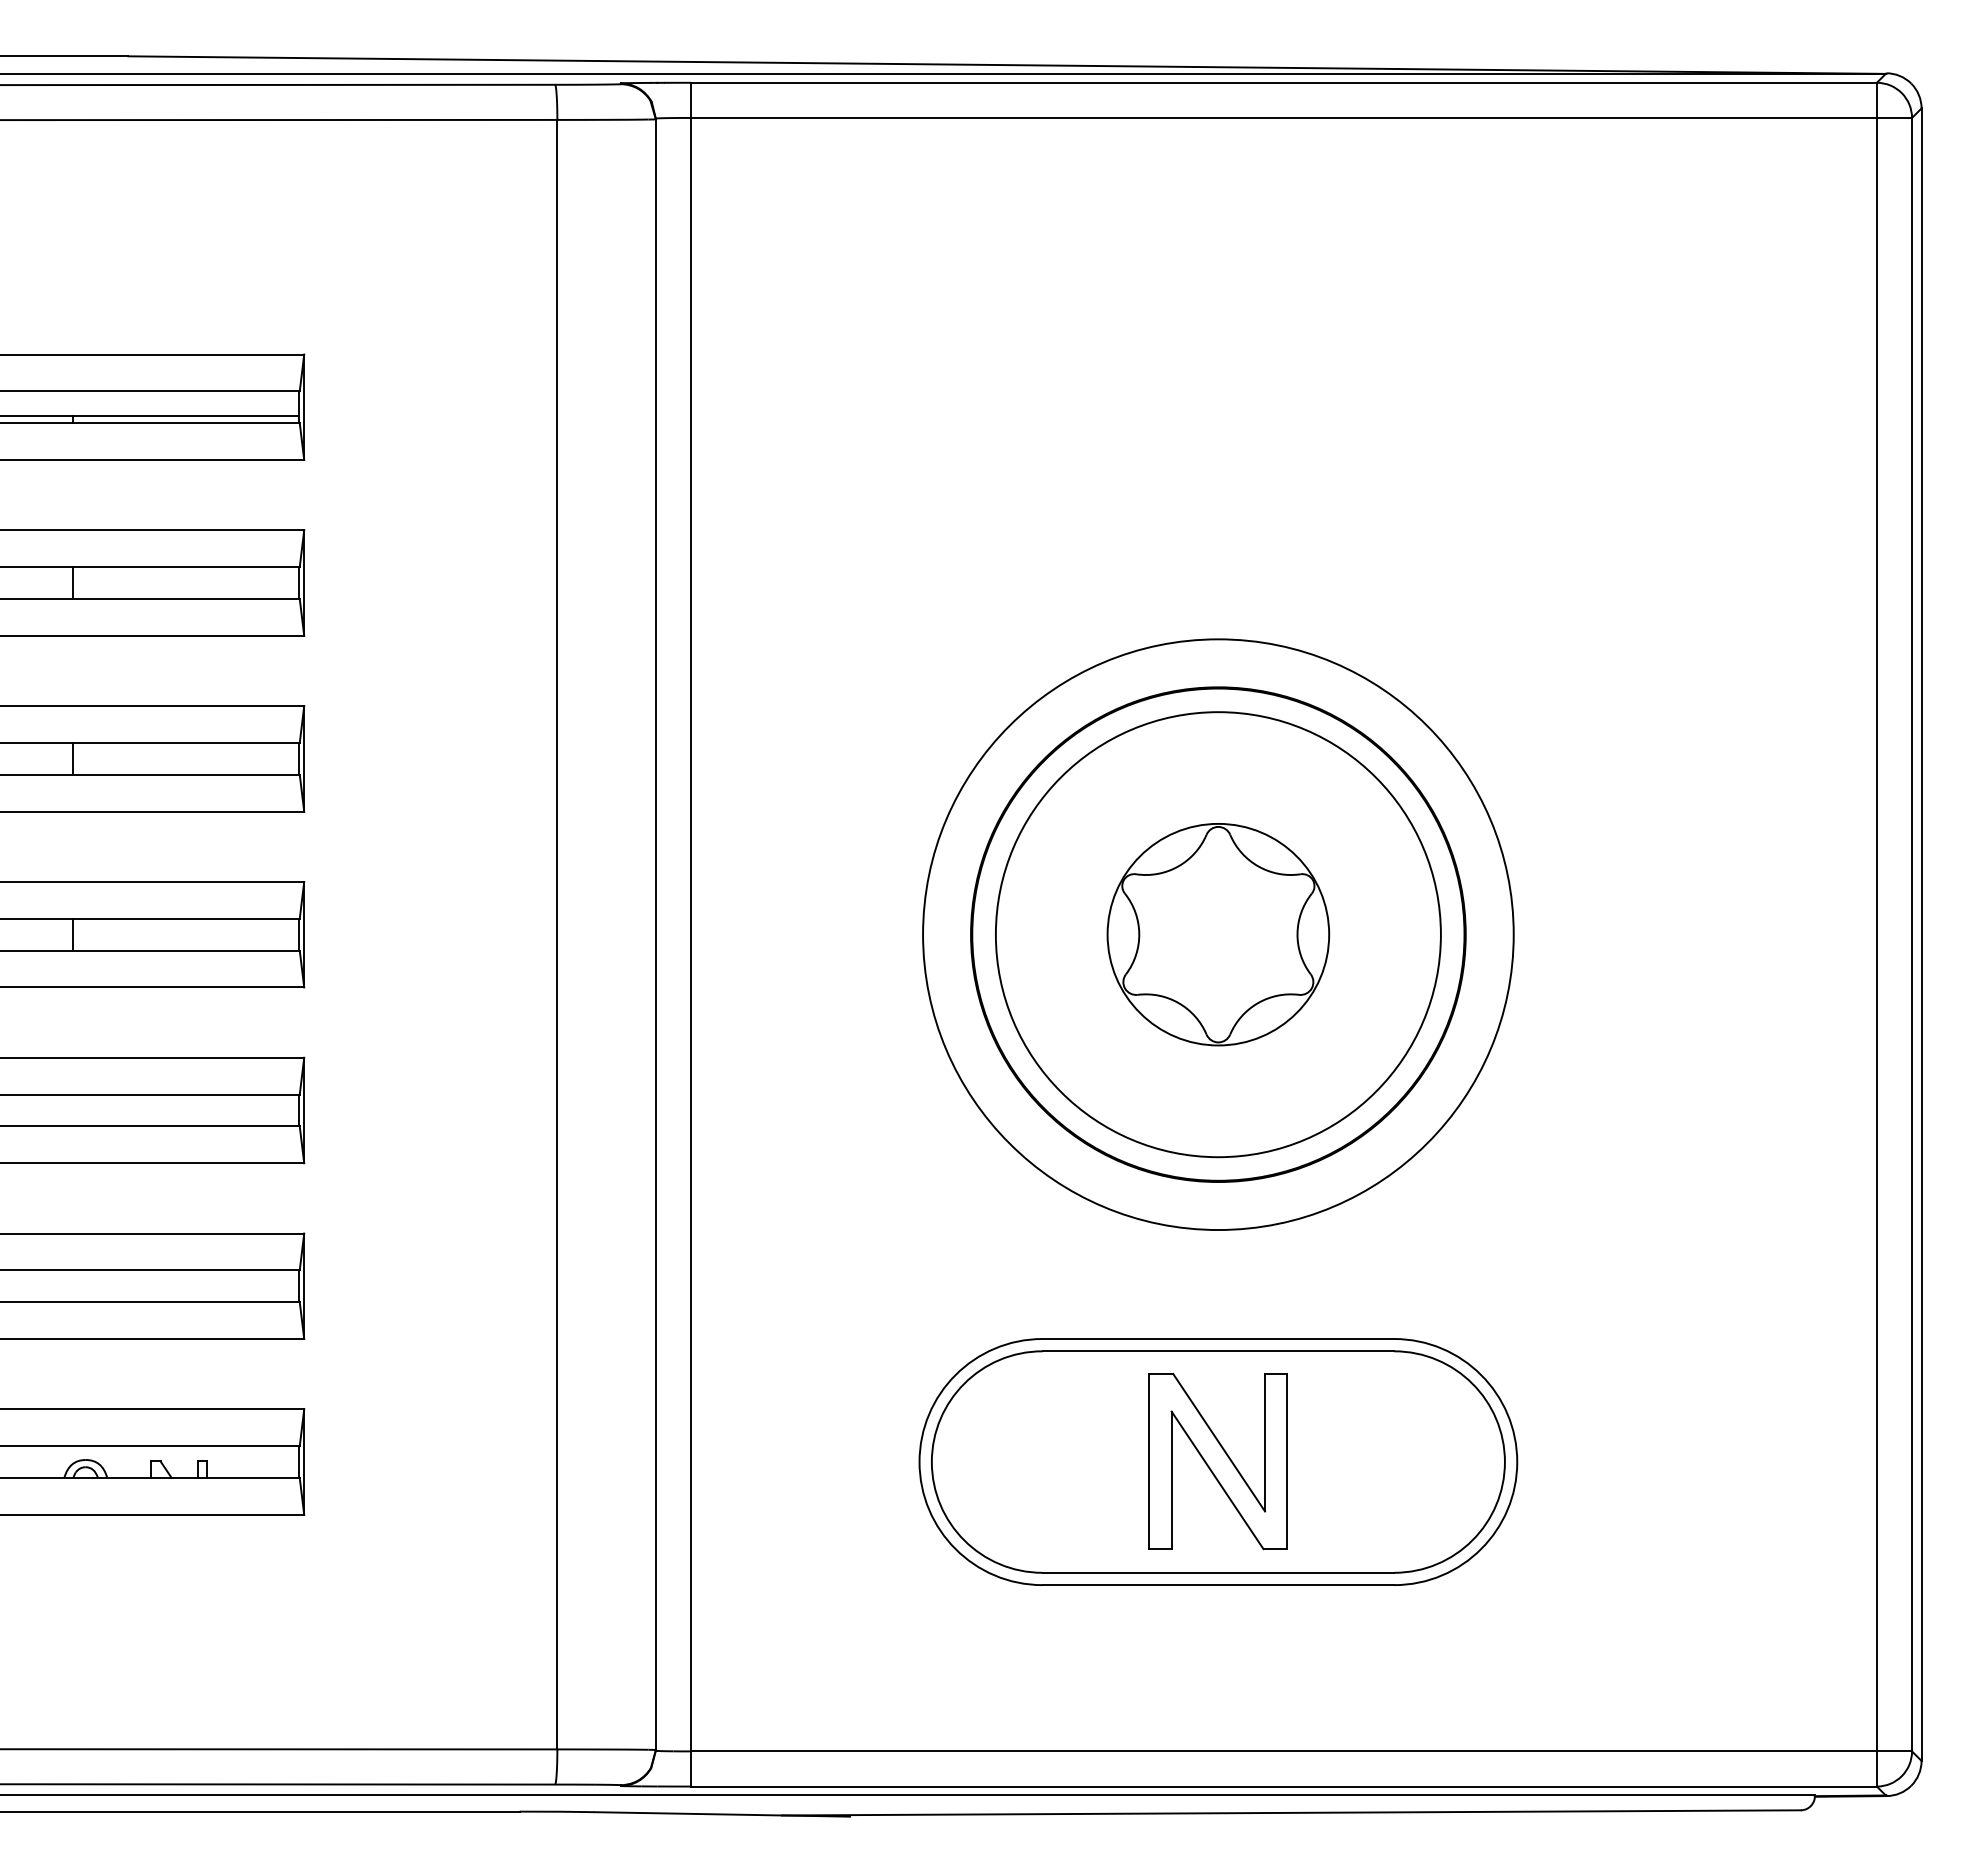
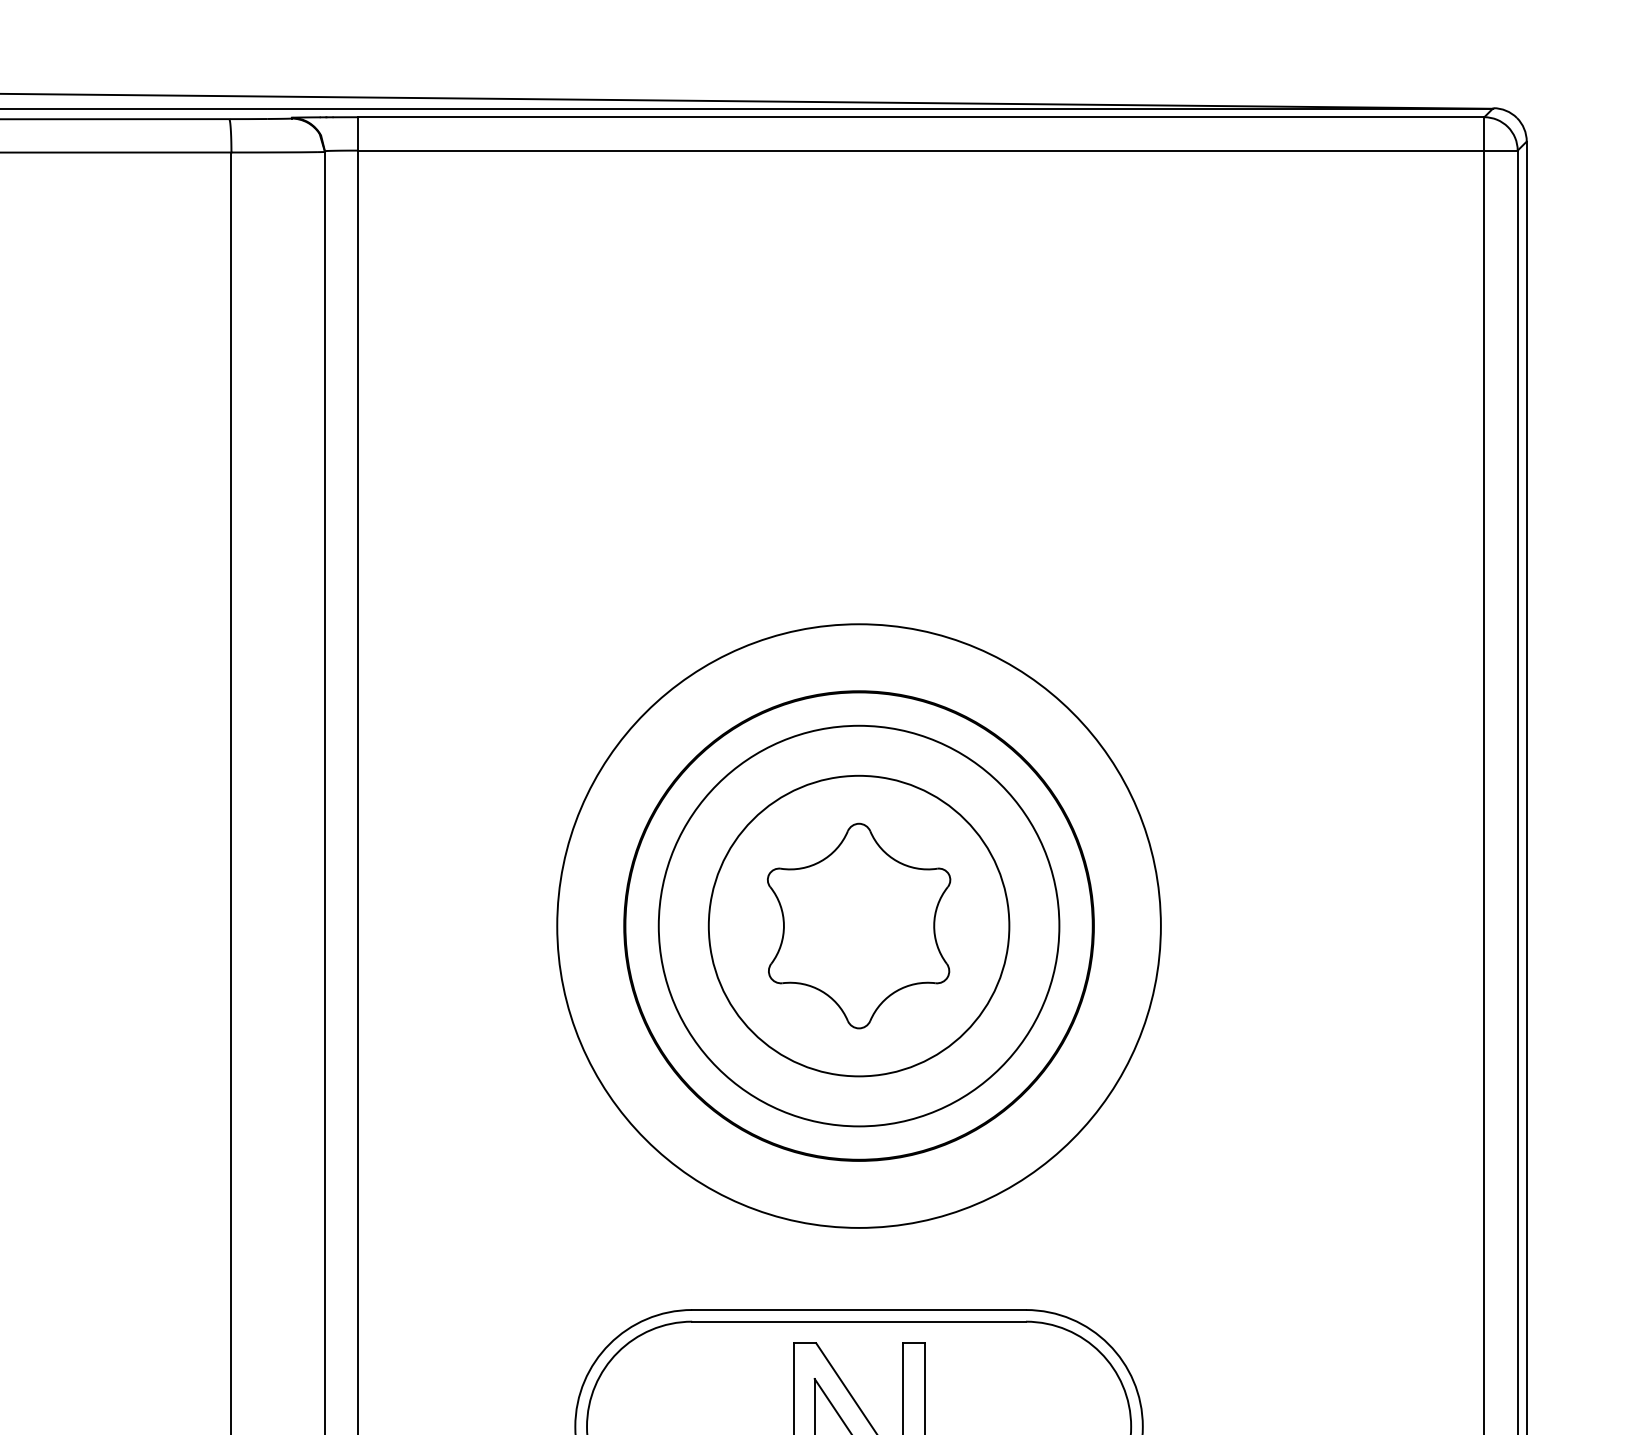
circle: (1218, 934) -> (859, 925), size x0.71
circle: (1218, 934) -> (859, 925), size x1.43
circle: (1218, 934) -> (859, 925), size x1.43

